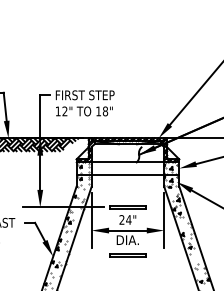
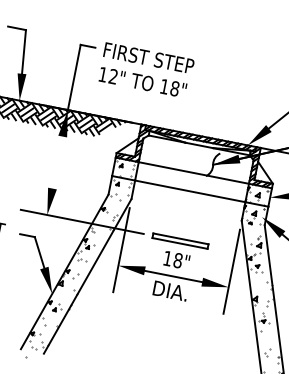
line: (40, 172) -> (58, 162), removed
text: (125, 219) -> (173, 258), 24" -> 18"
line: (127, 254) -> (165, 312), removed

